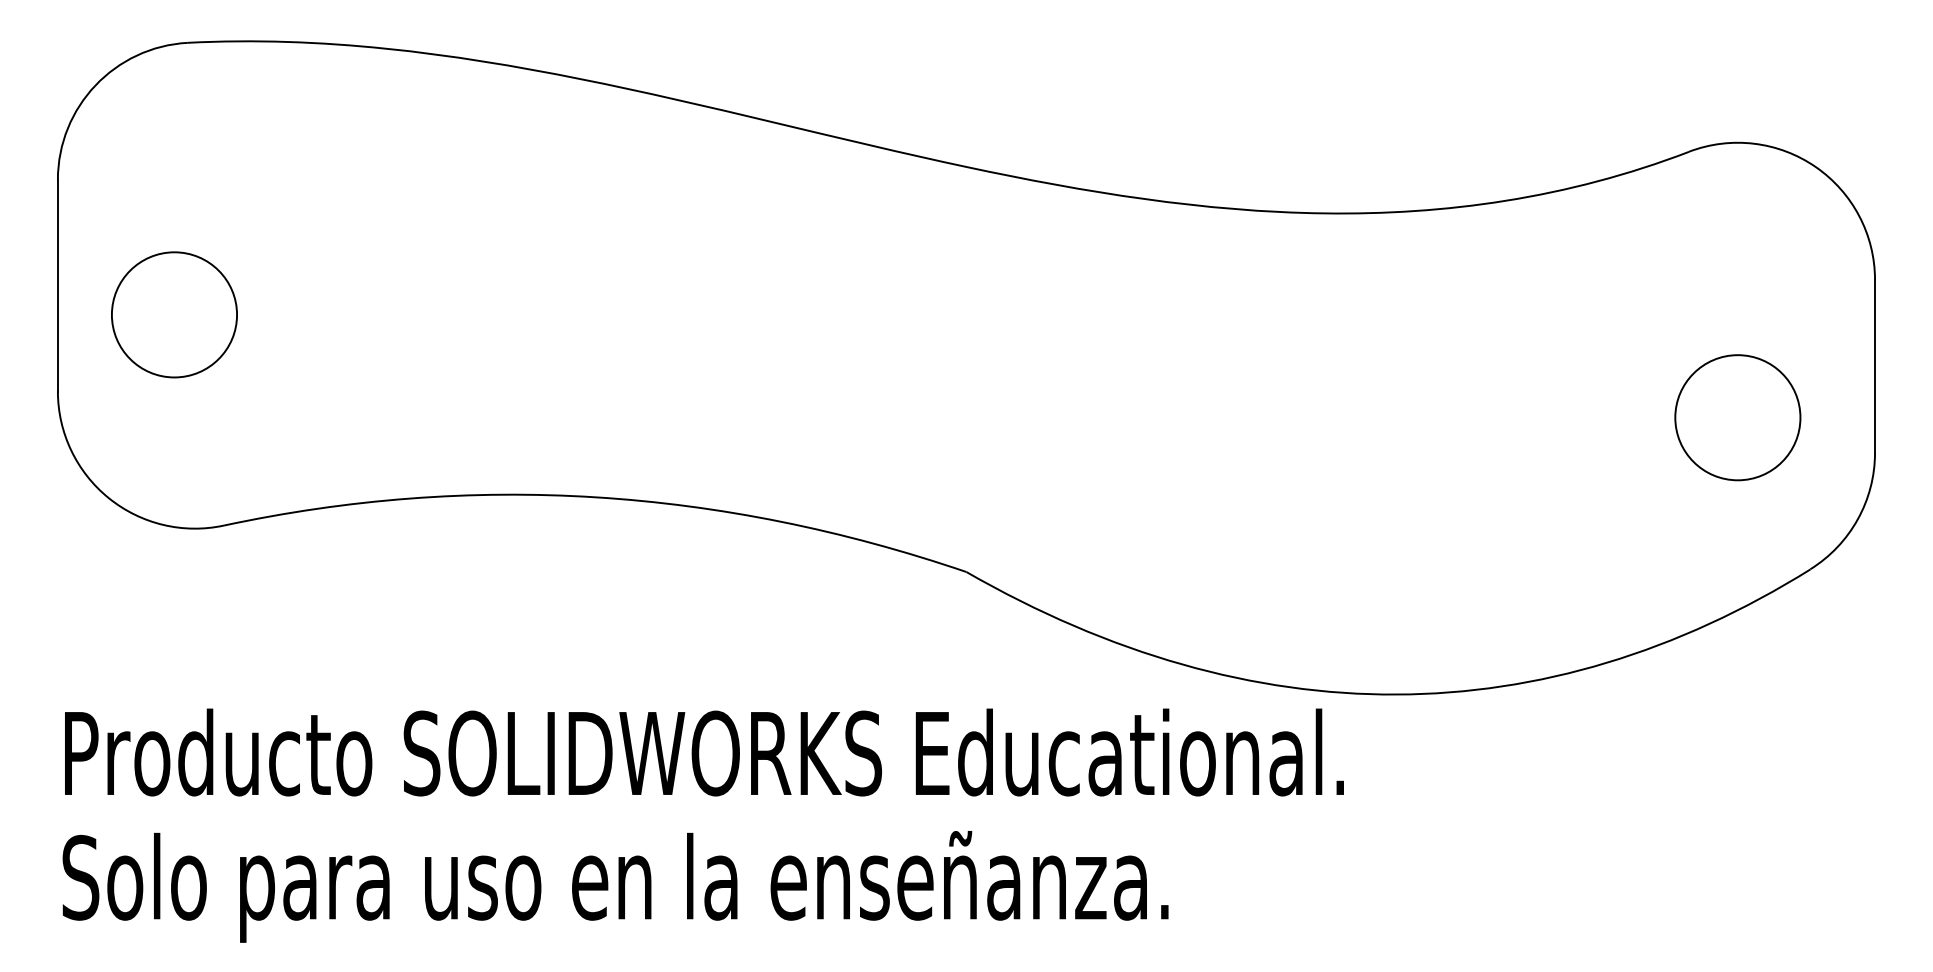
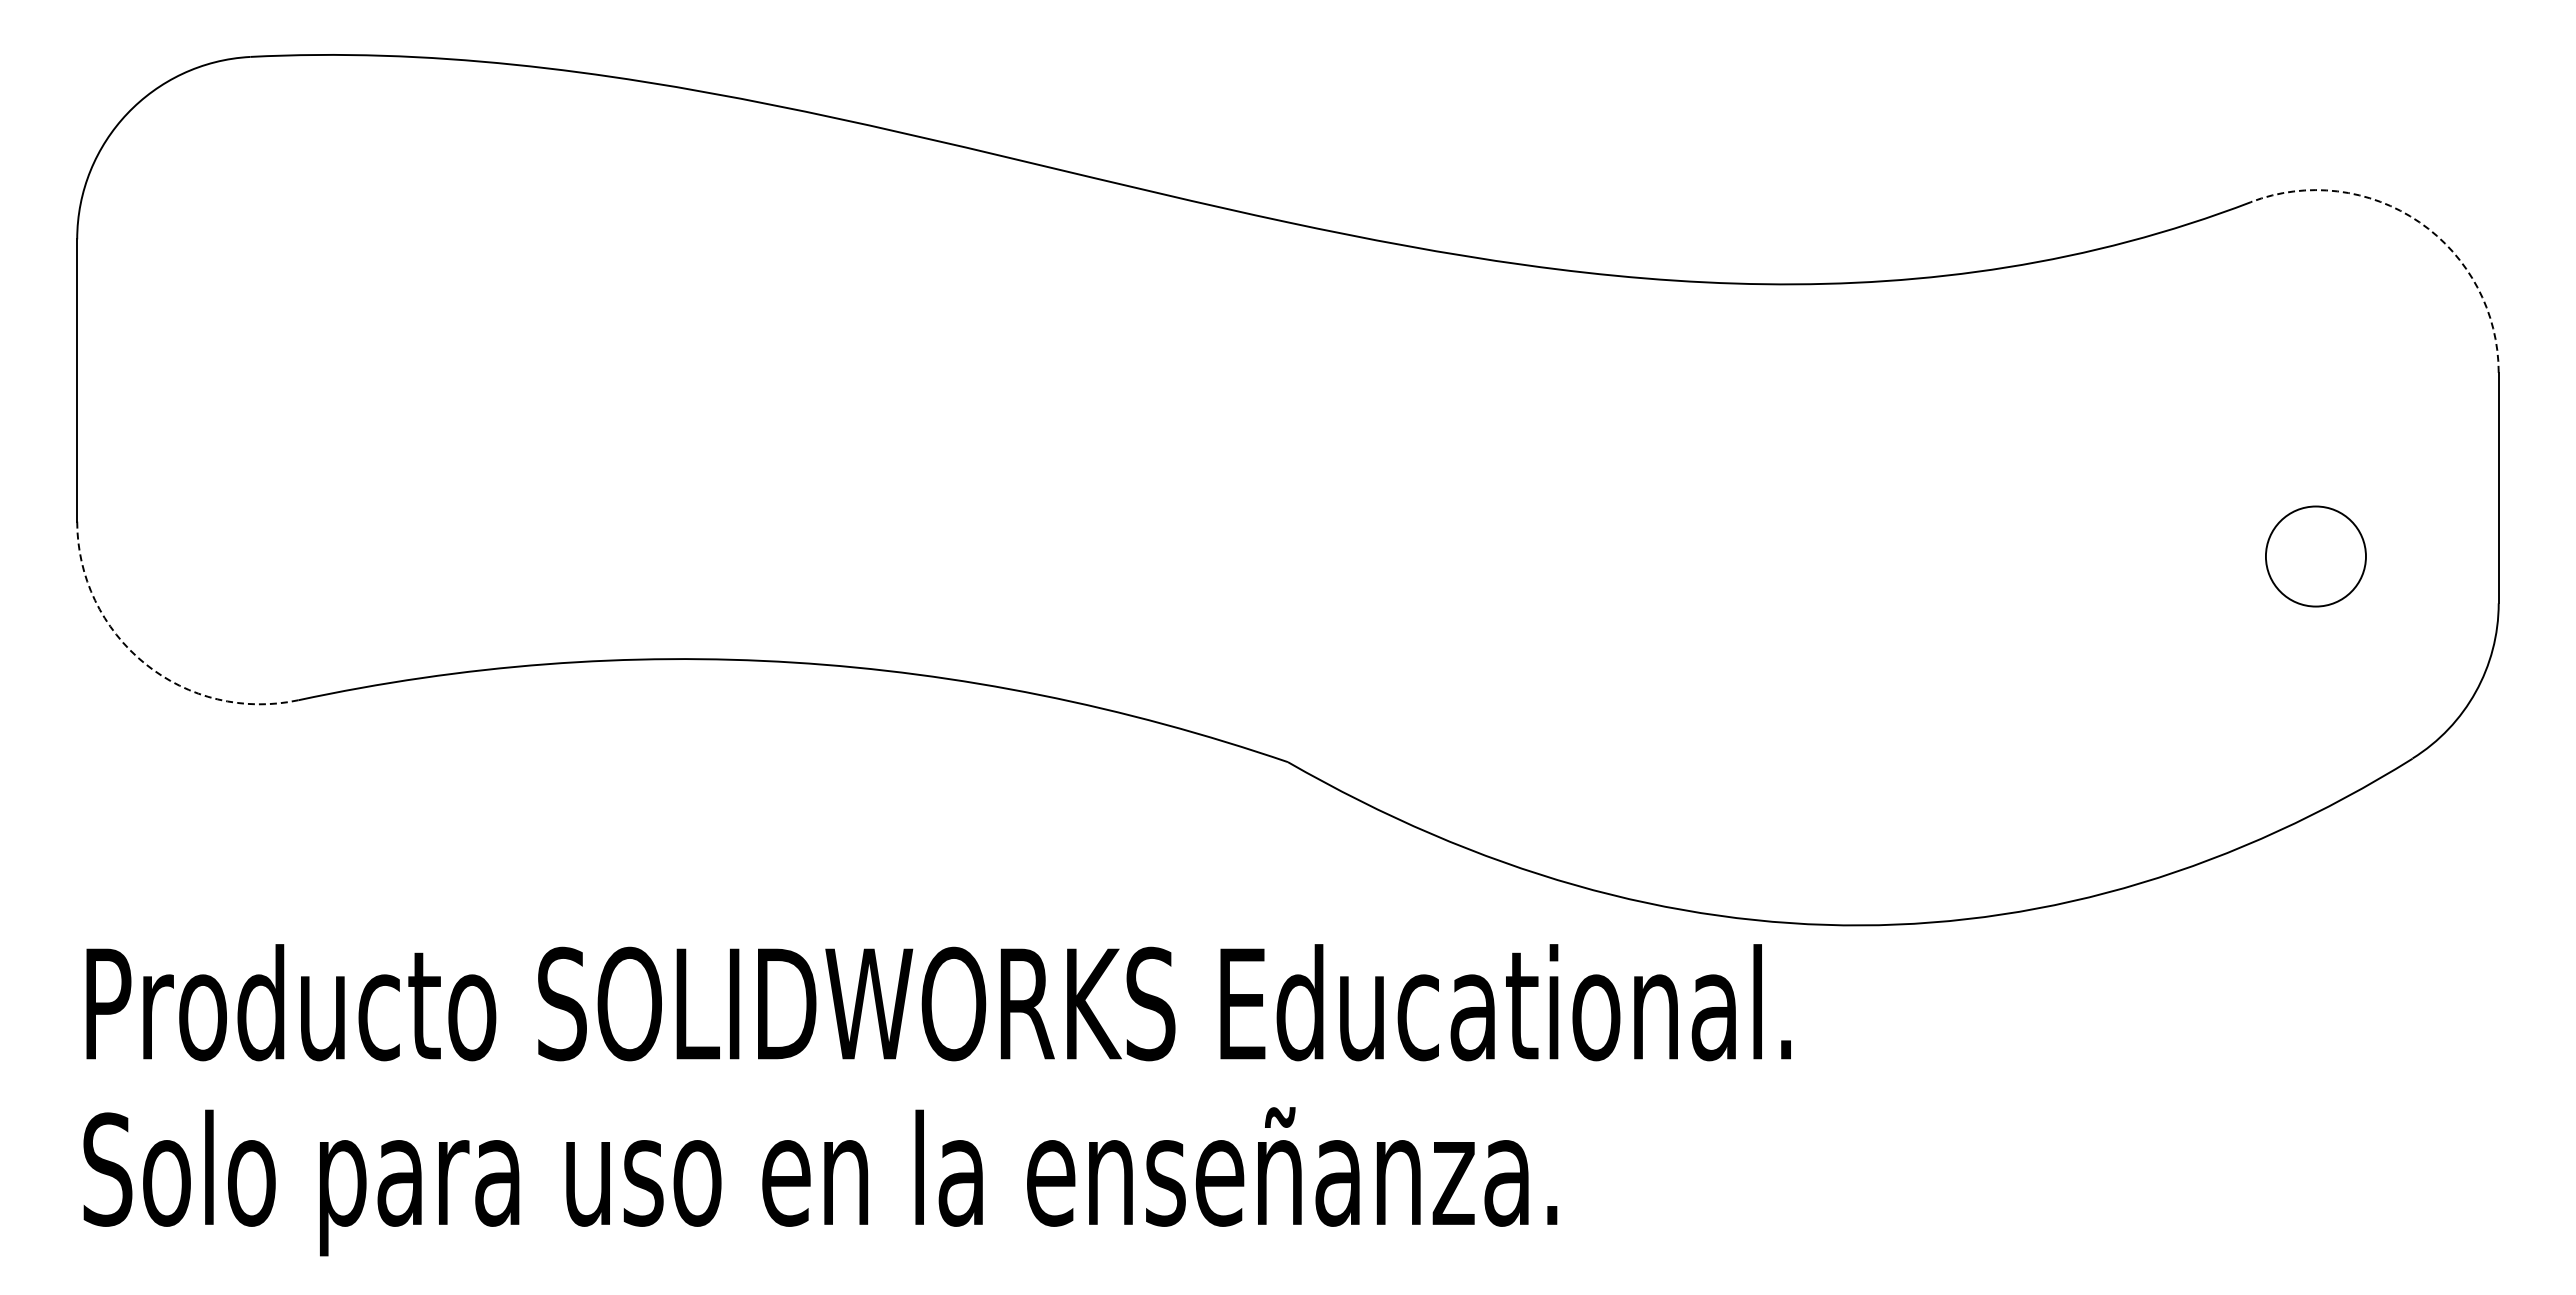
arc: (1815, 167) -> (2419, 222), solid -> dashed
circle: (174, 314) -> (232, 419), removed
circle: (1737, 417) -> (2315, 556), size x0.6
arc: (109, 498) -> (145, 663), solid -> dashed

